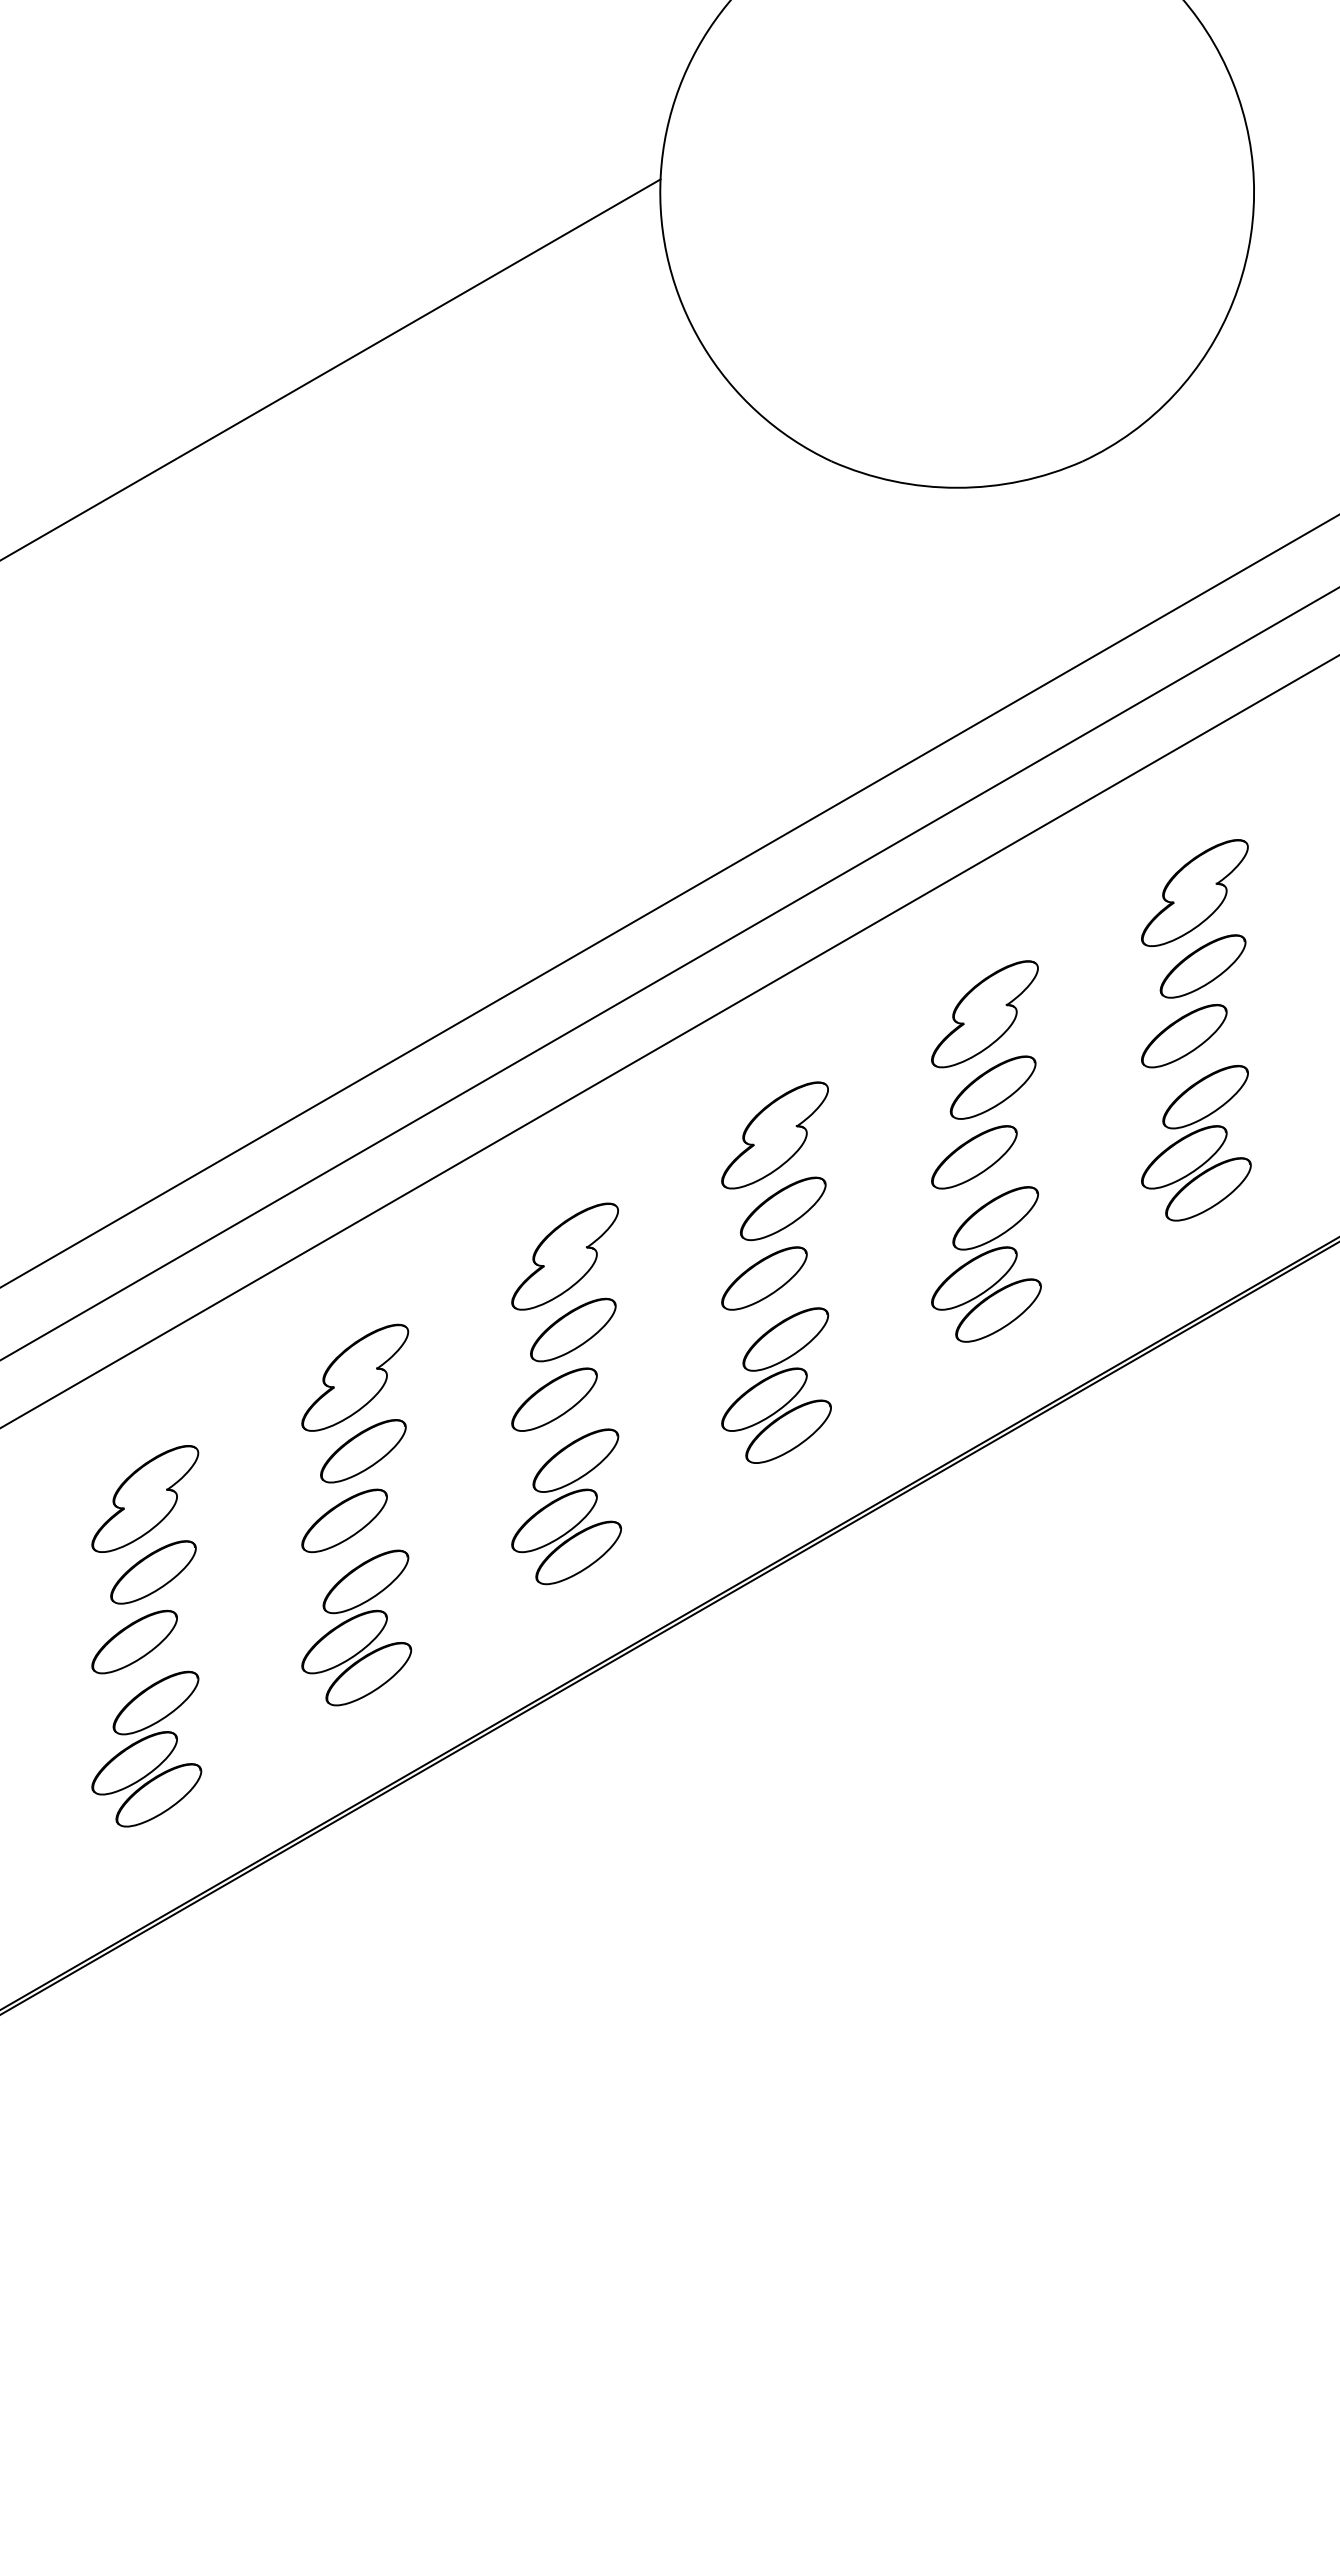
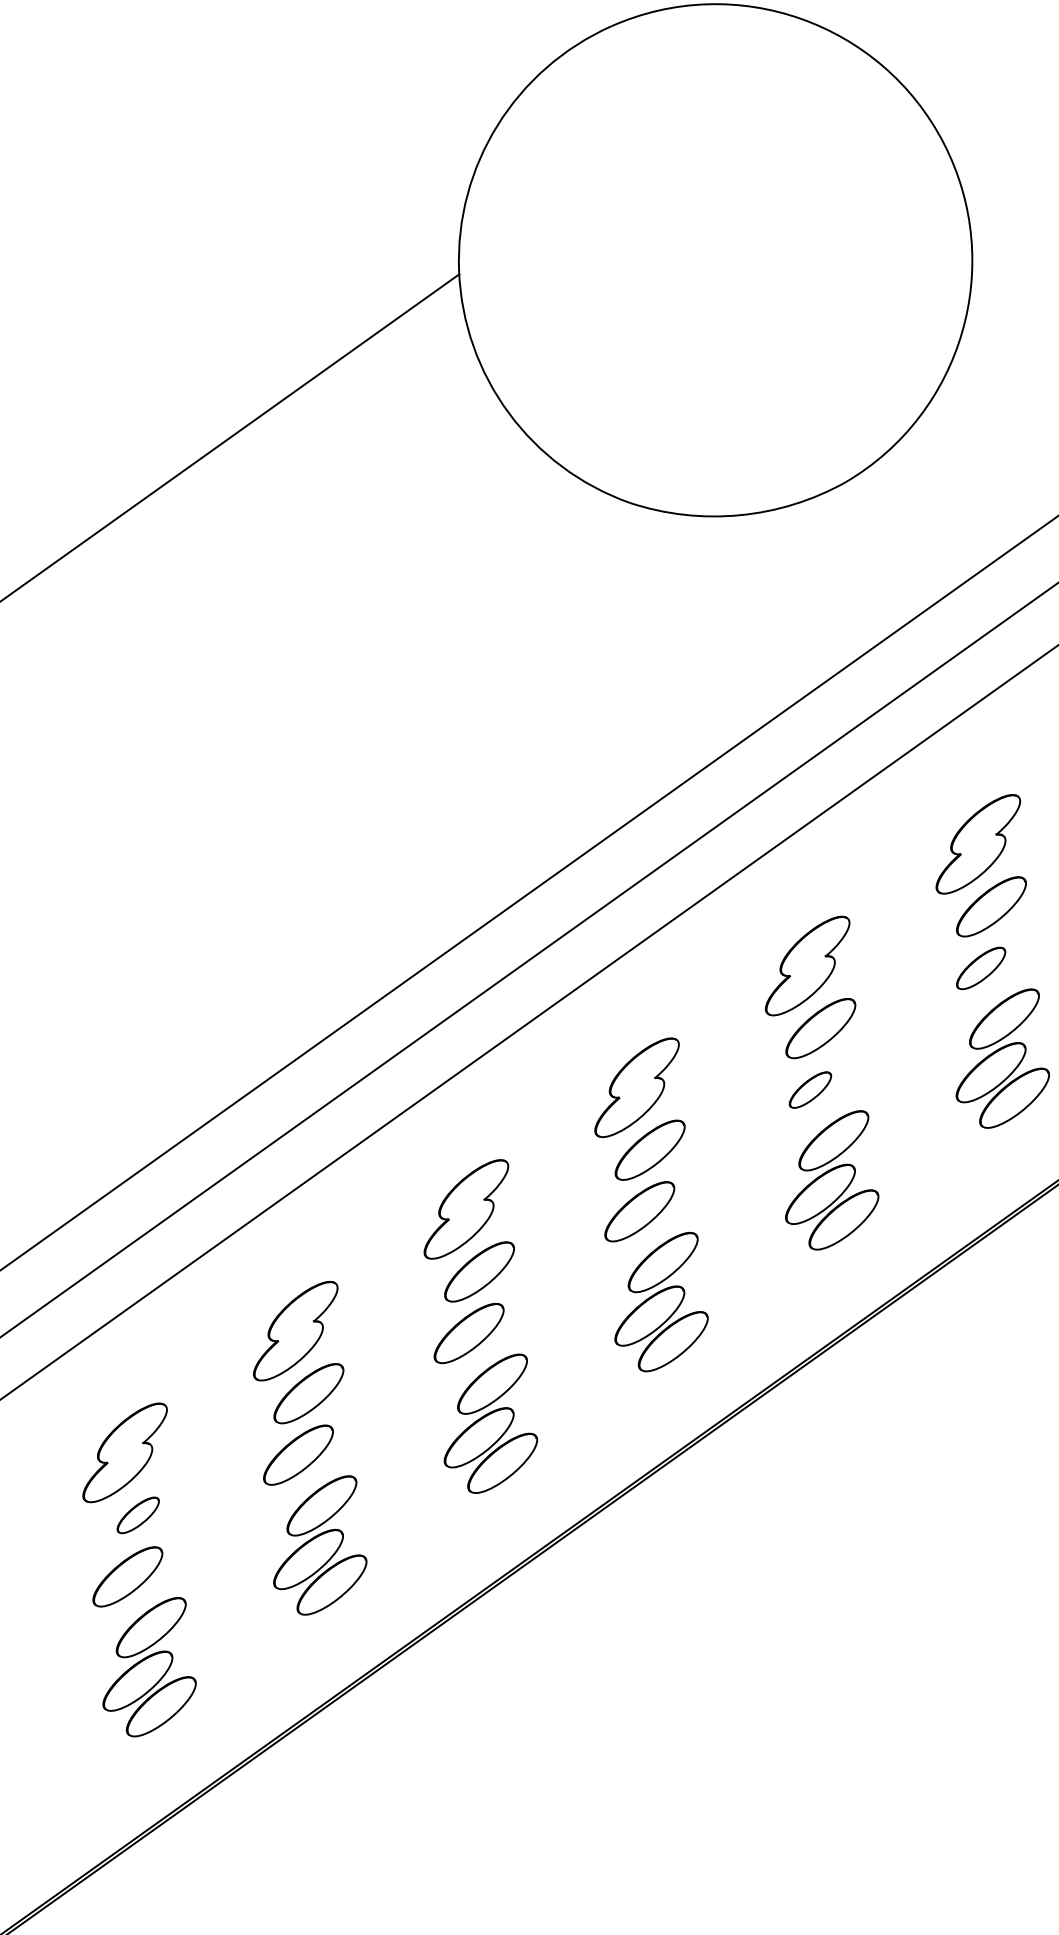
part: (1184, 1036) -> (981, 968), size x0.7
part: (974, 1157) -> (810, 1090), size x0.6
part: (153, 1572) -> (138, 1515), size x0.6

